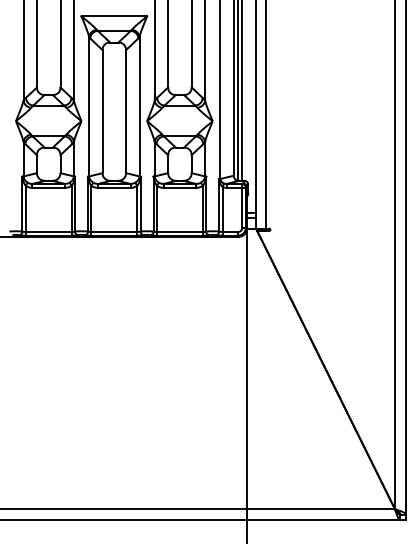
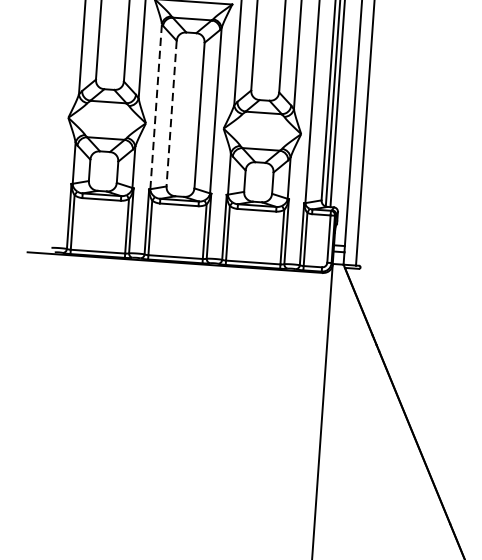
line: (89, 106) -> (156, 106), solid -> dashed
line: (102, 111) -> (171, 113), solid -> dashed

